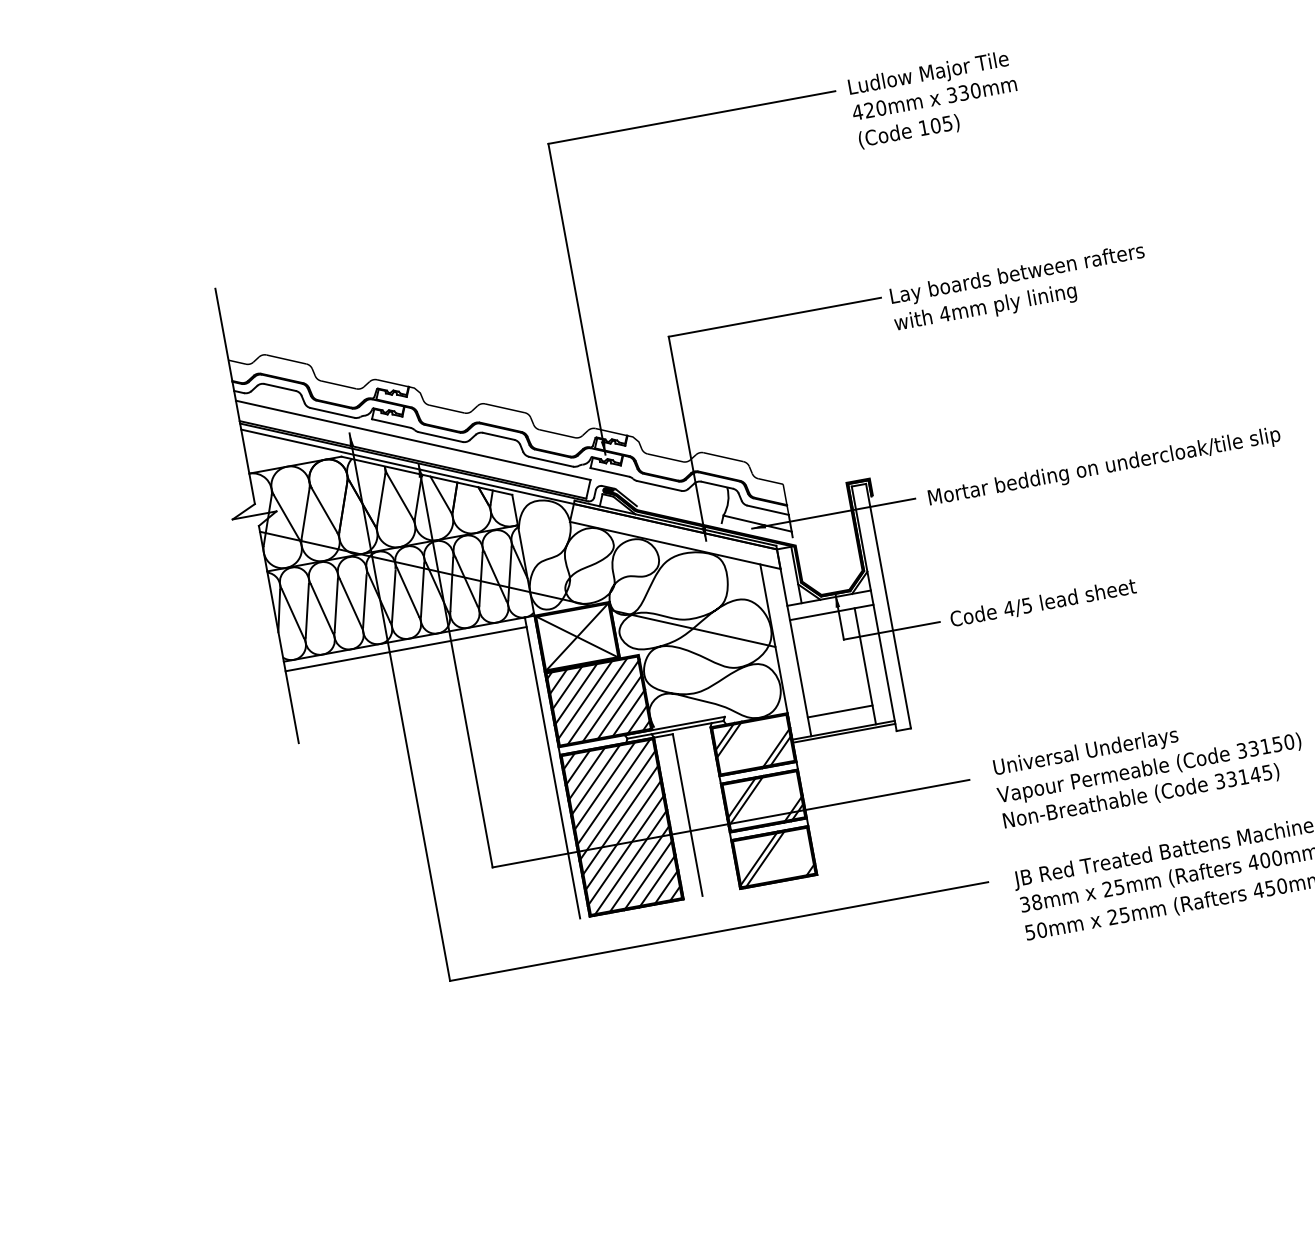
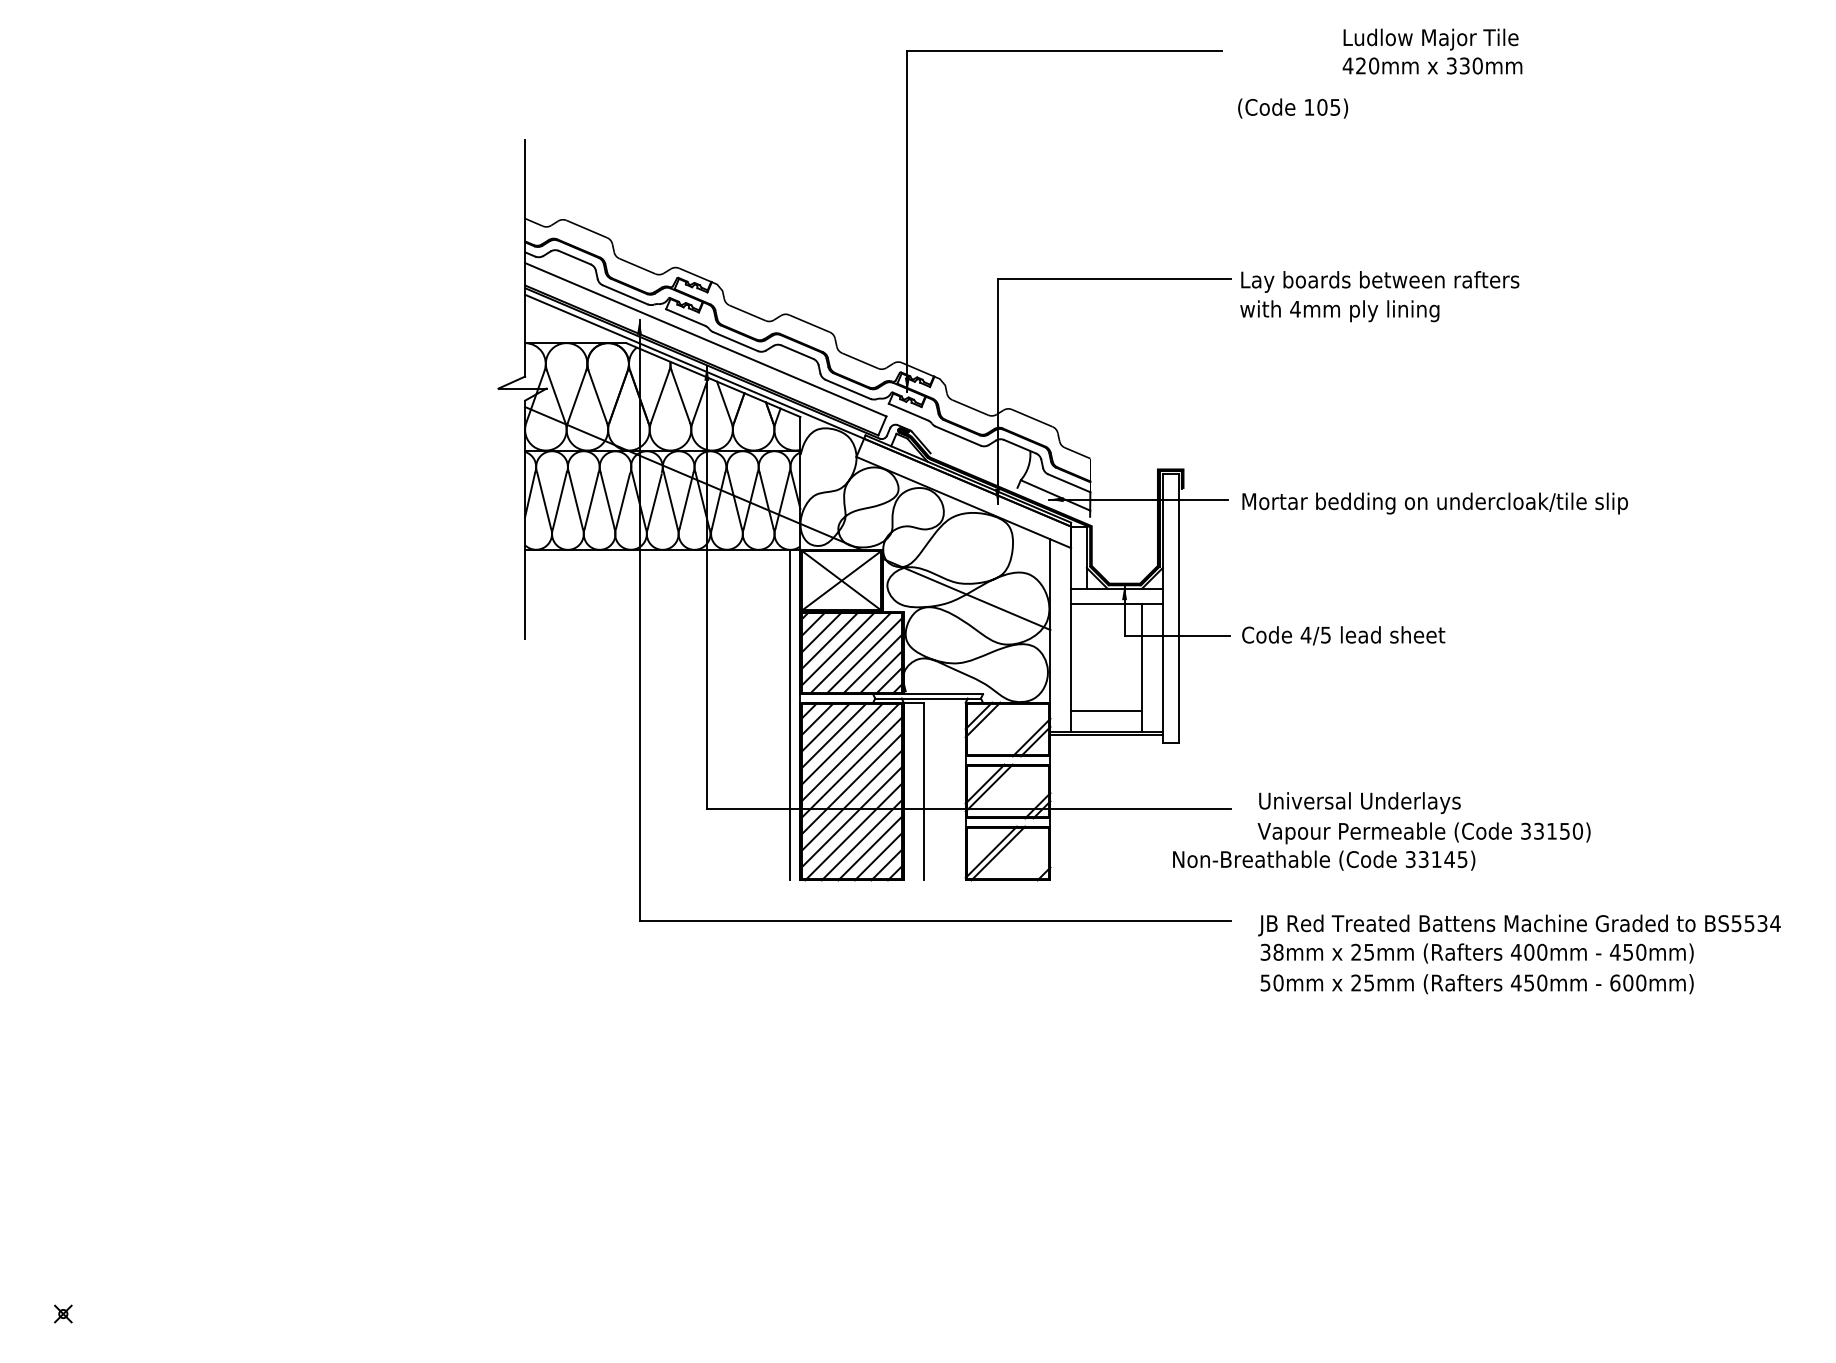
text: (932, 85) -> (1432, 51), moved
line: (406, 649) -> (657, 560), removed
text: (1141, 796) -> (1324, 860), moved

